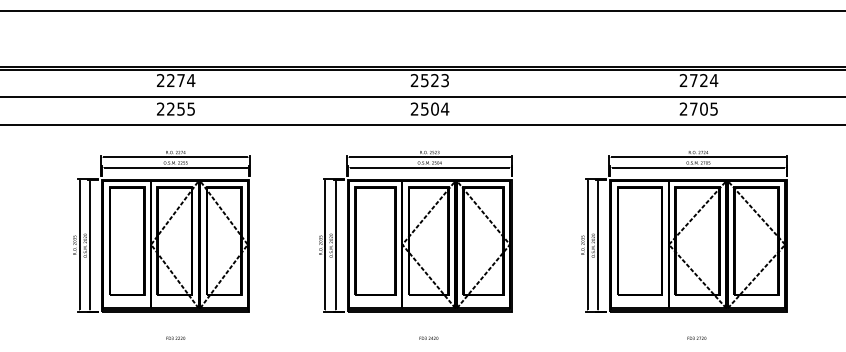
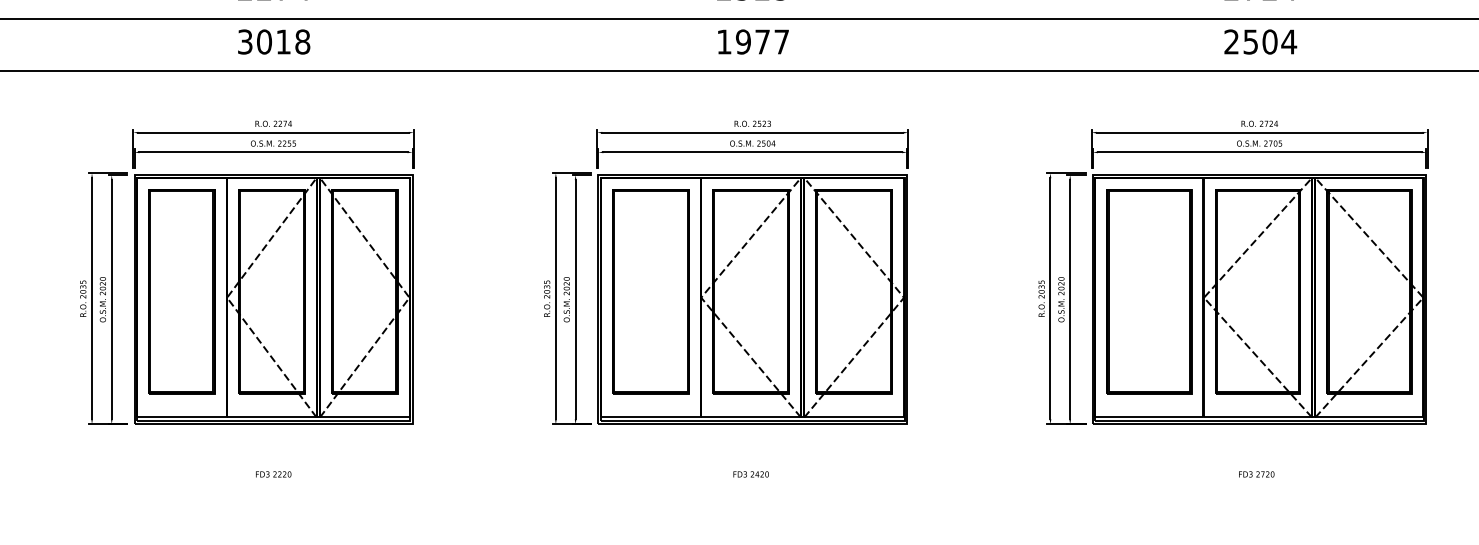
text: (176, 108) -> (274, 40), 2255 -> 3018
text: (429, 108) -> (752, 40), 2504 -> 1977
text: (704, 108) -> (1271, 40), 2705 -> 2504

